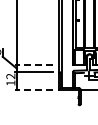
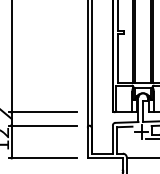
line: (34, 64) -> (43, 111), dashed -> solid
line: (34, 90) -> (43, 158), dashed -> solid

